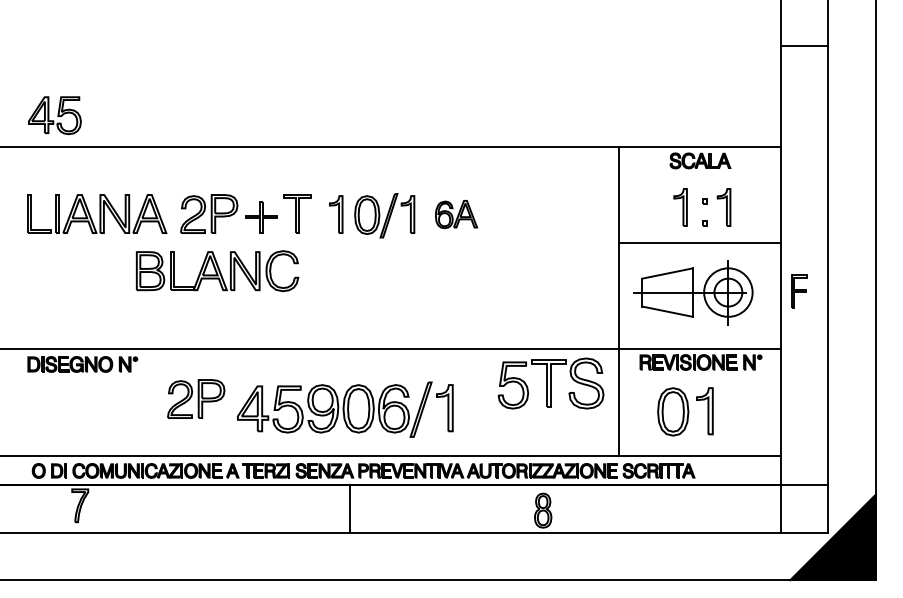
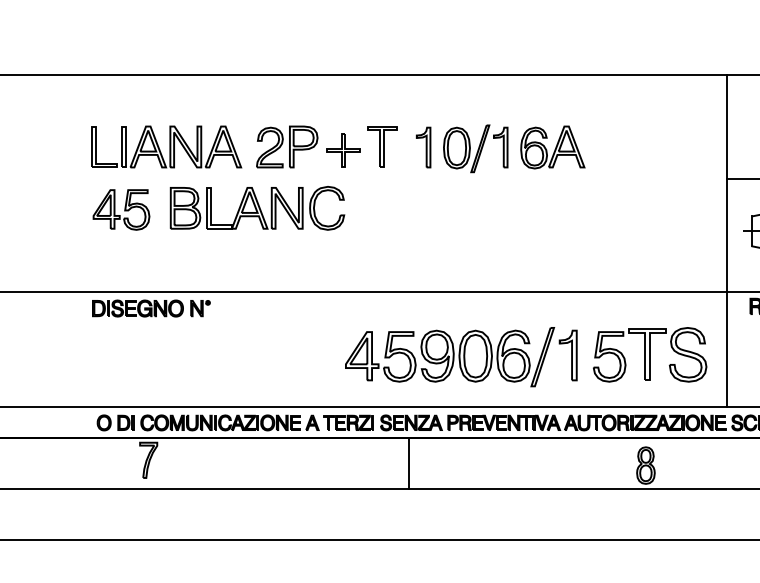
part: (54, 115) -> (121, 209), moved
part: (456, 214) -> (552, 147), size x1.43
part: (217, 271) -> (257, 208), moved
part: (550, 383) -> (649, 354), moved
part: (196, 398) -> (273, 345), removed
part: (345, 409) -> (461, 356), moved
line: (349, 508) -> (408, 463), moved

